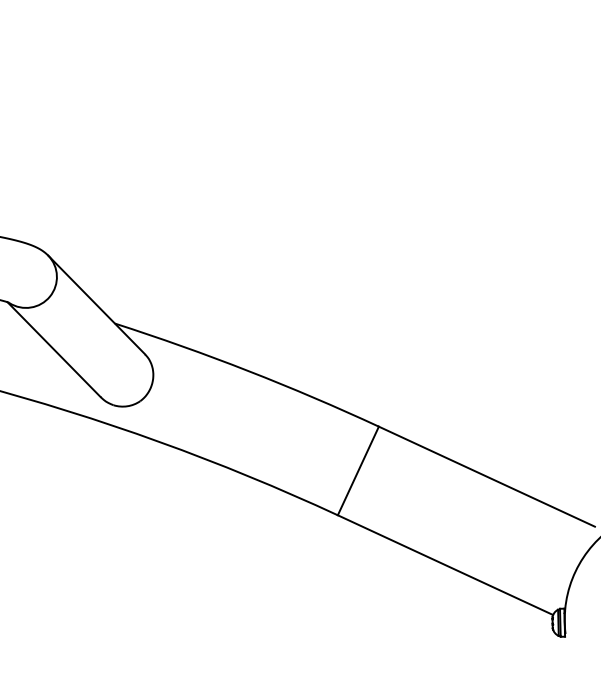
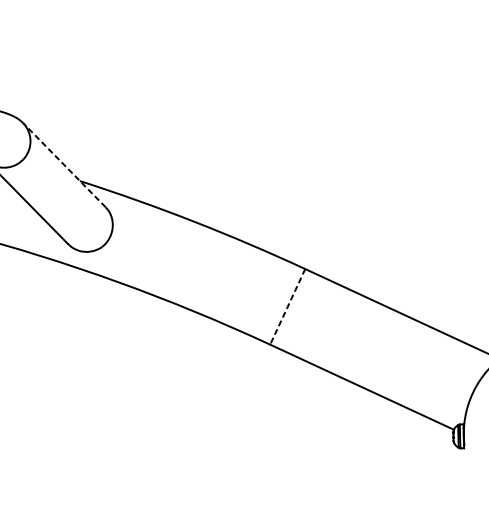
line: (96, 304) -> (64, 164), solid -> dashed
line: (358, 470) -> (287, 306), solid -> dashed

